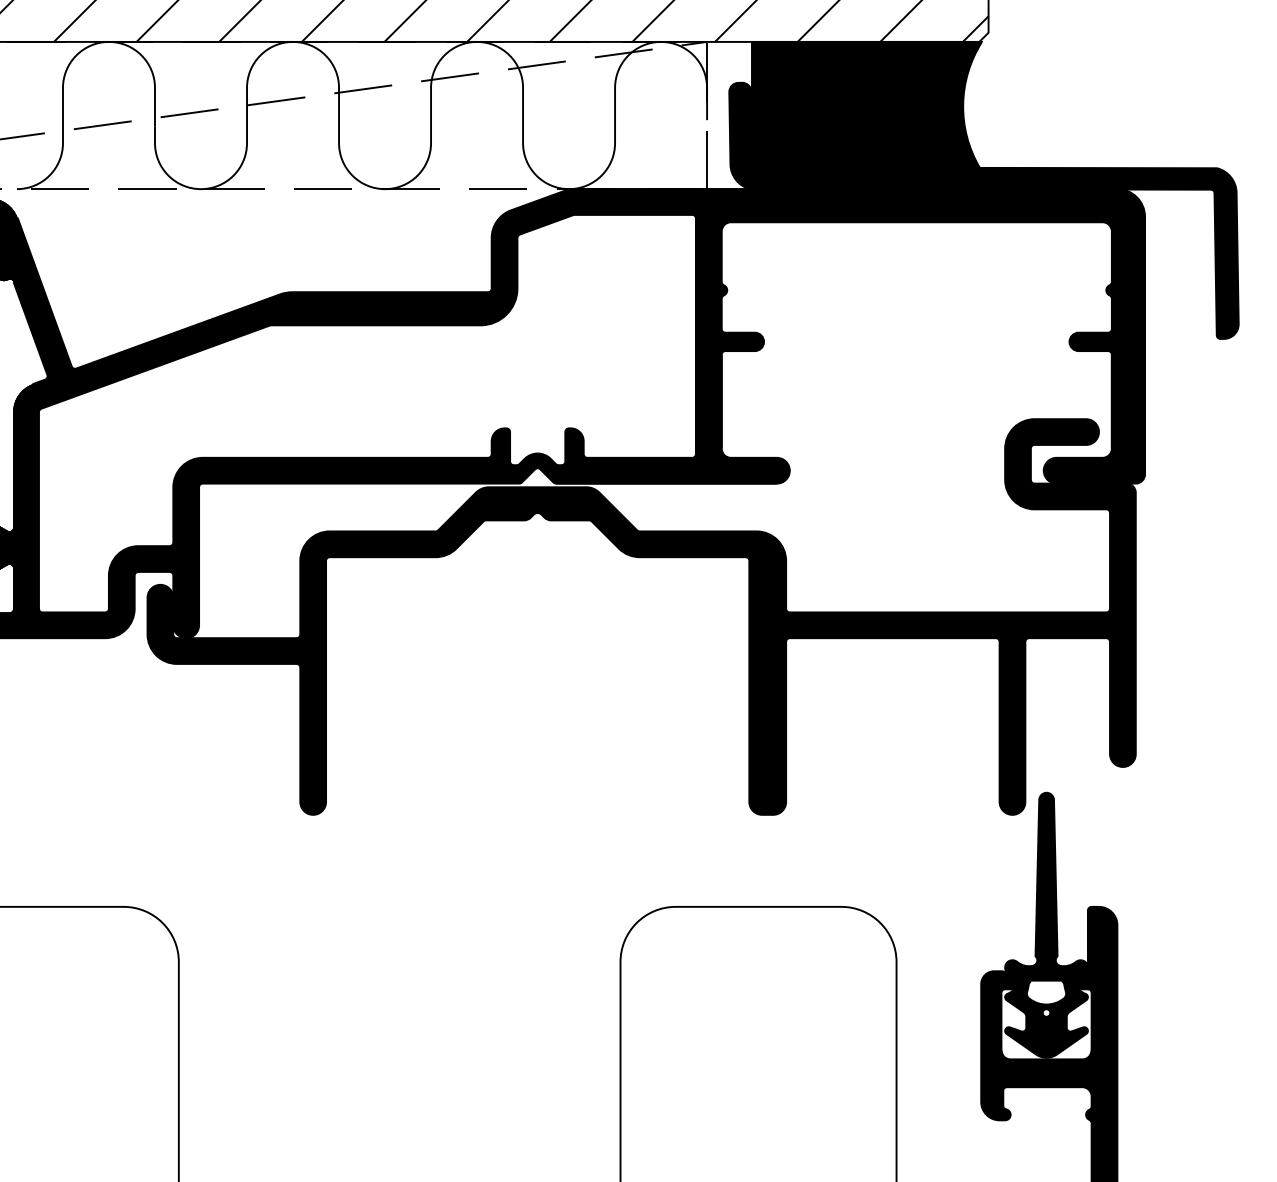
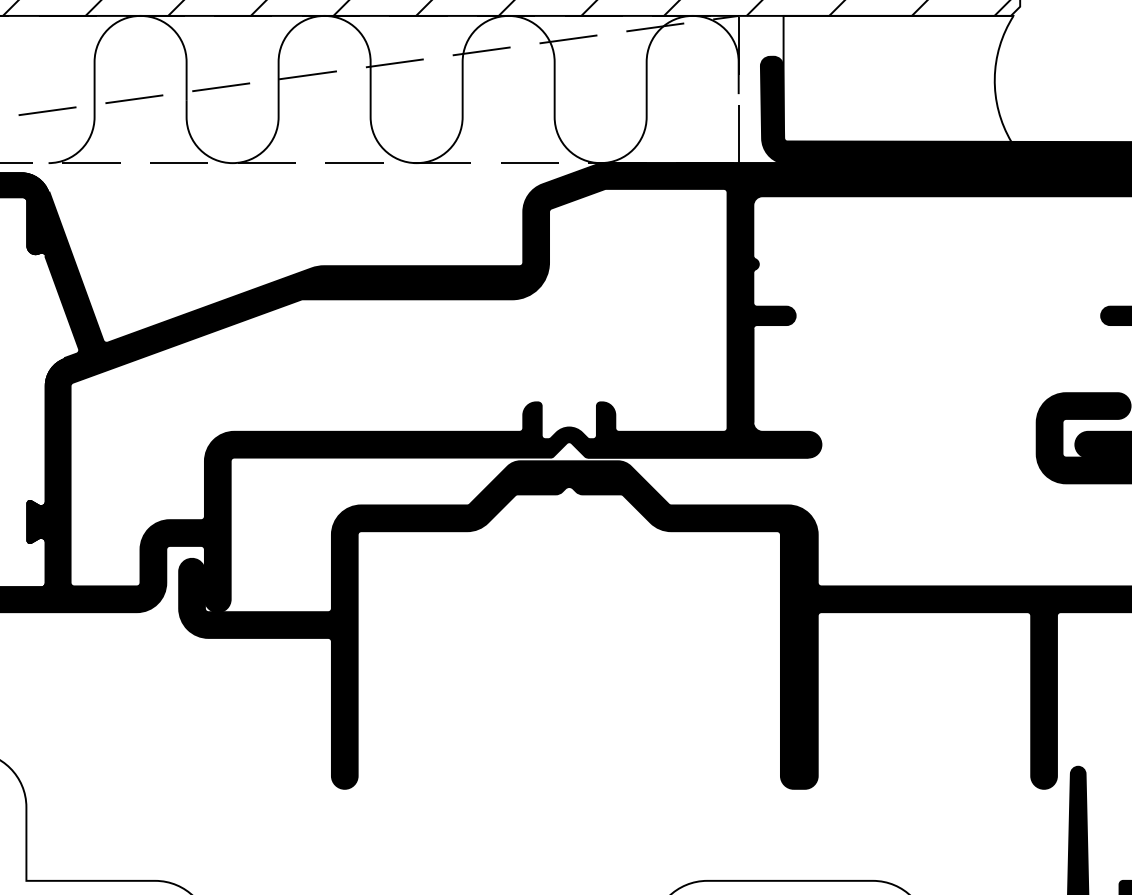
fill: (866, 104) -> (898, 78), removed

